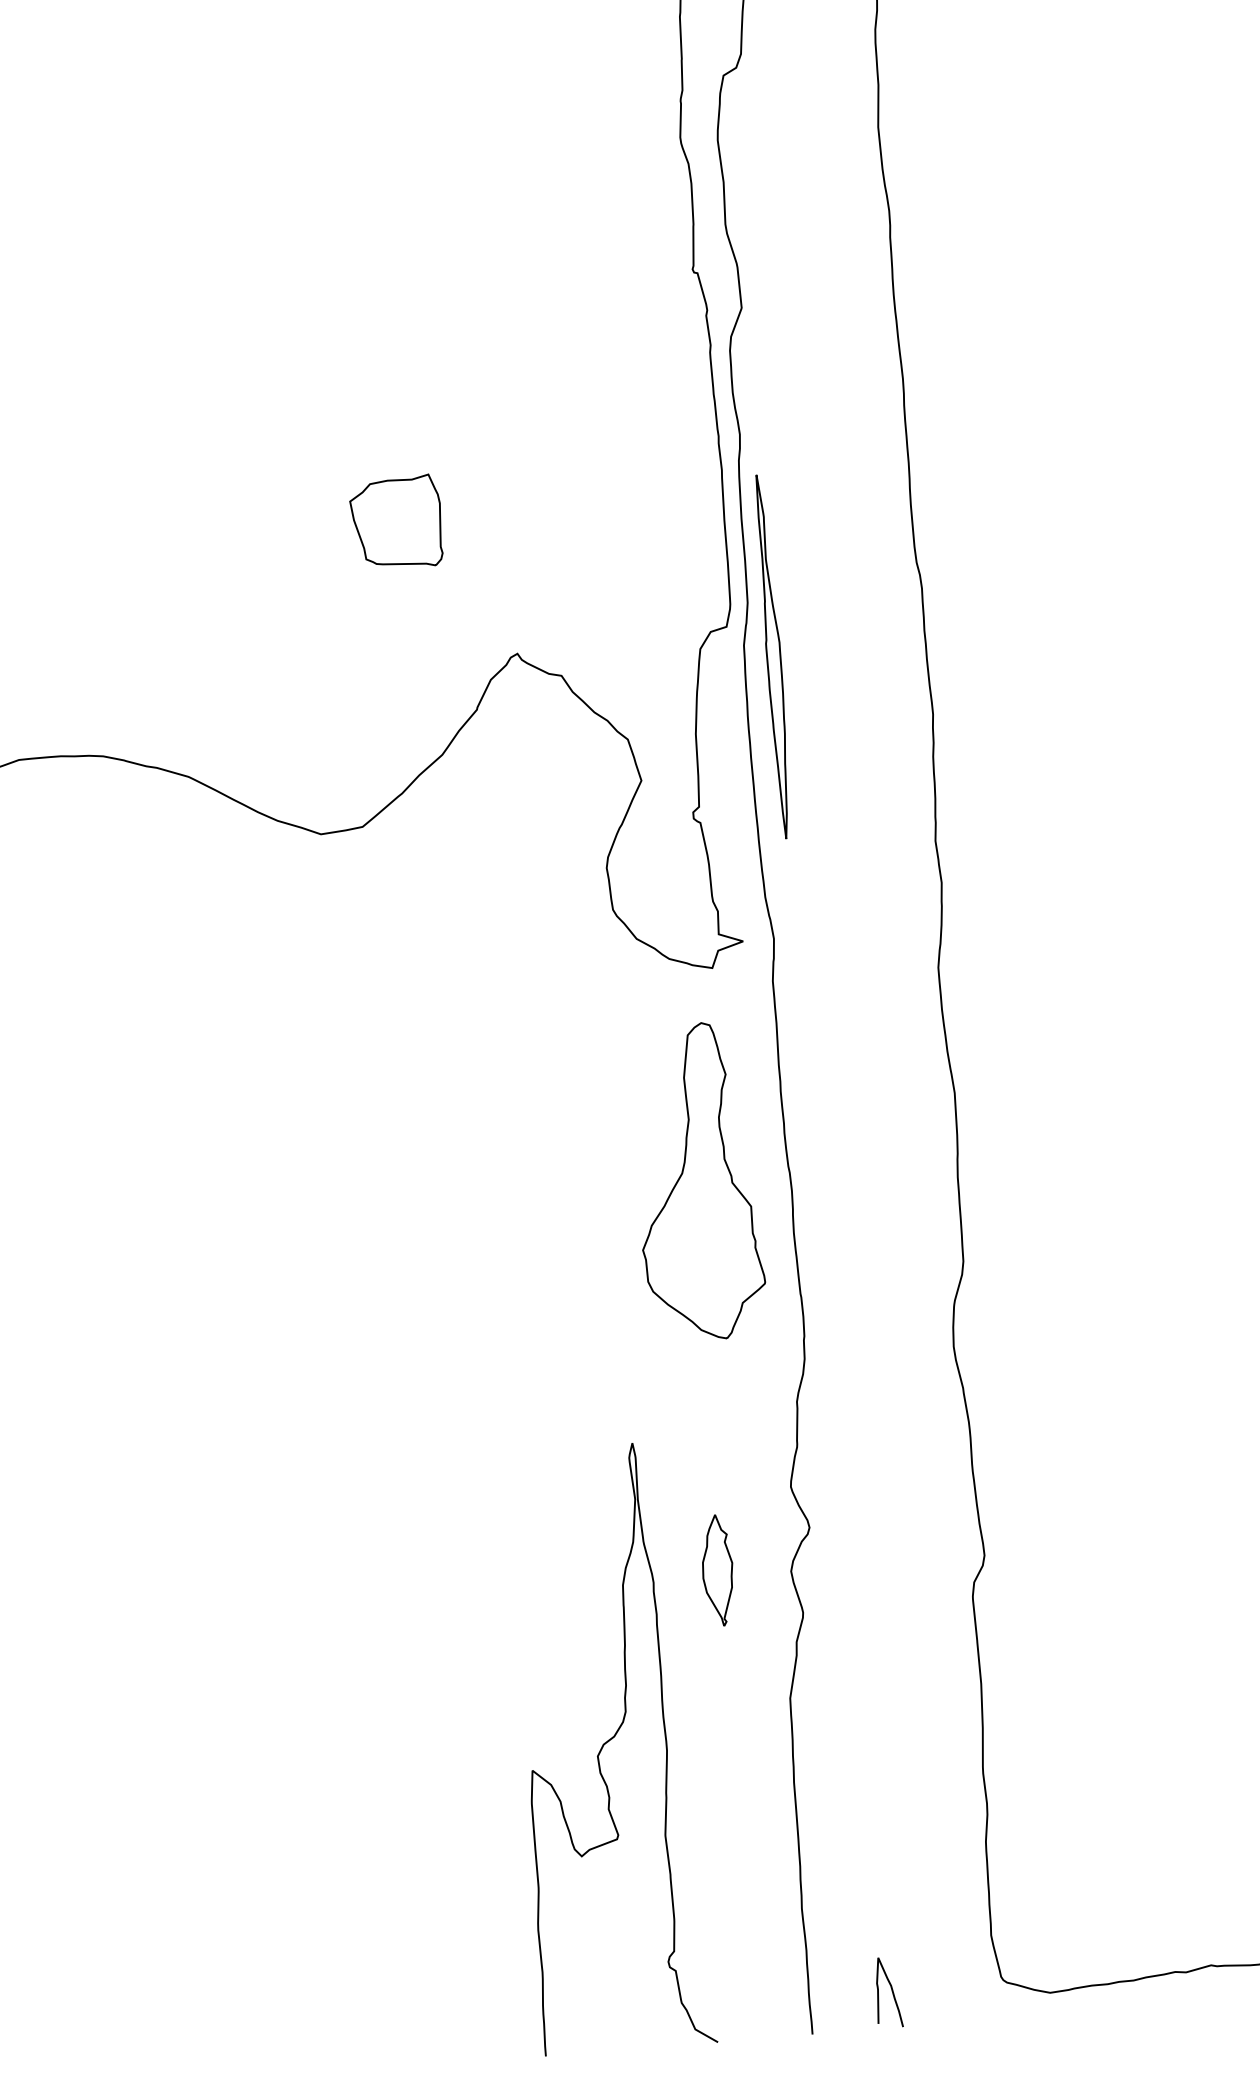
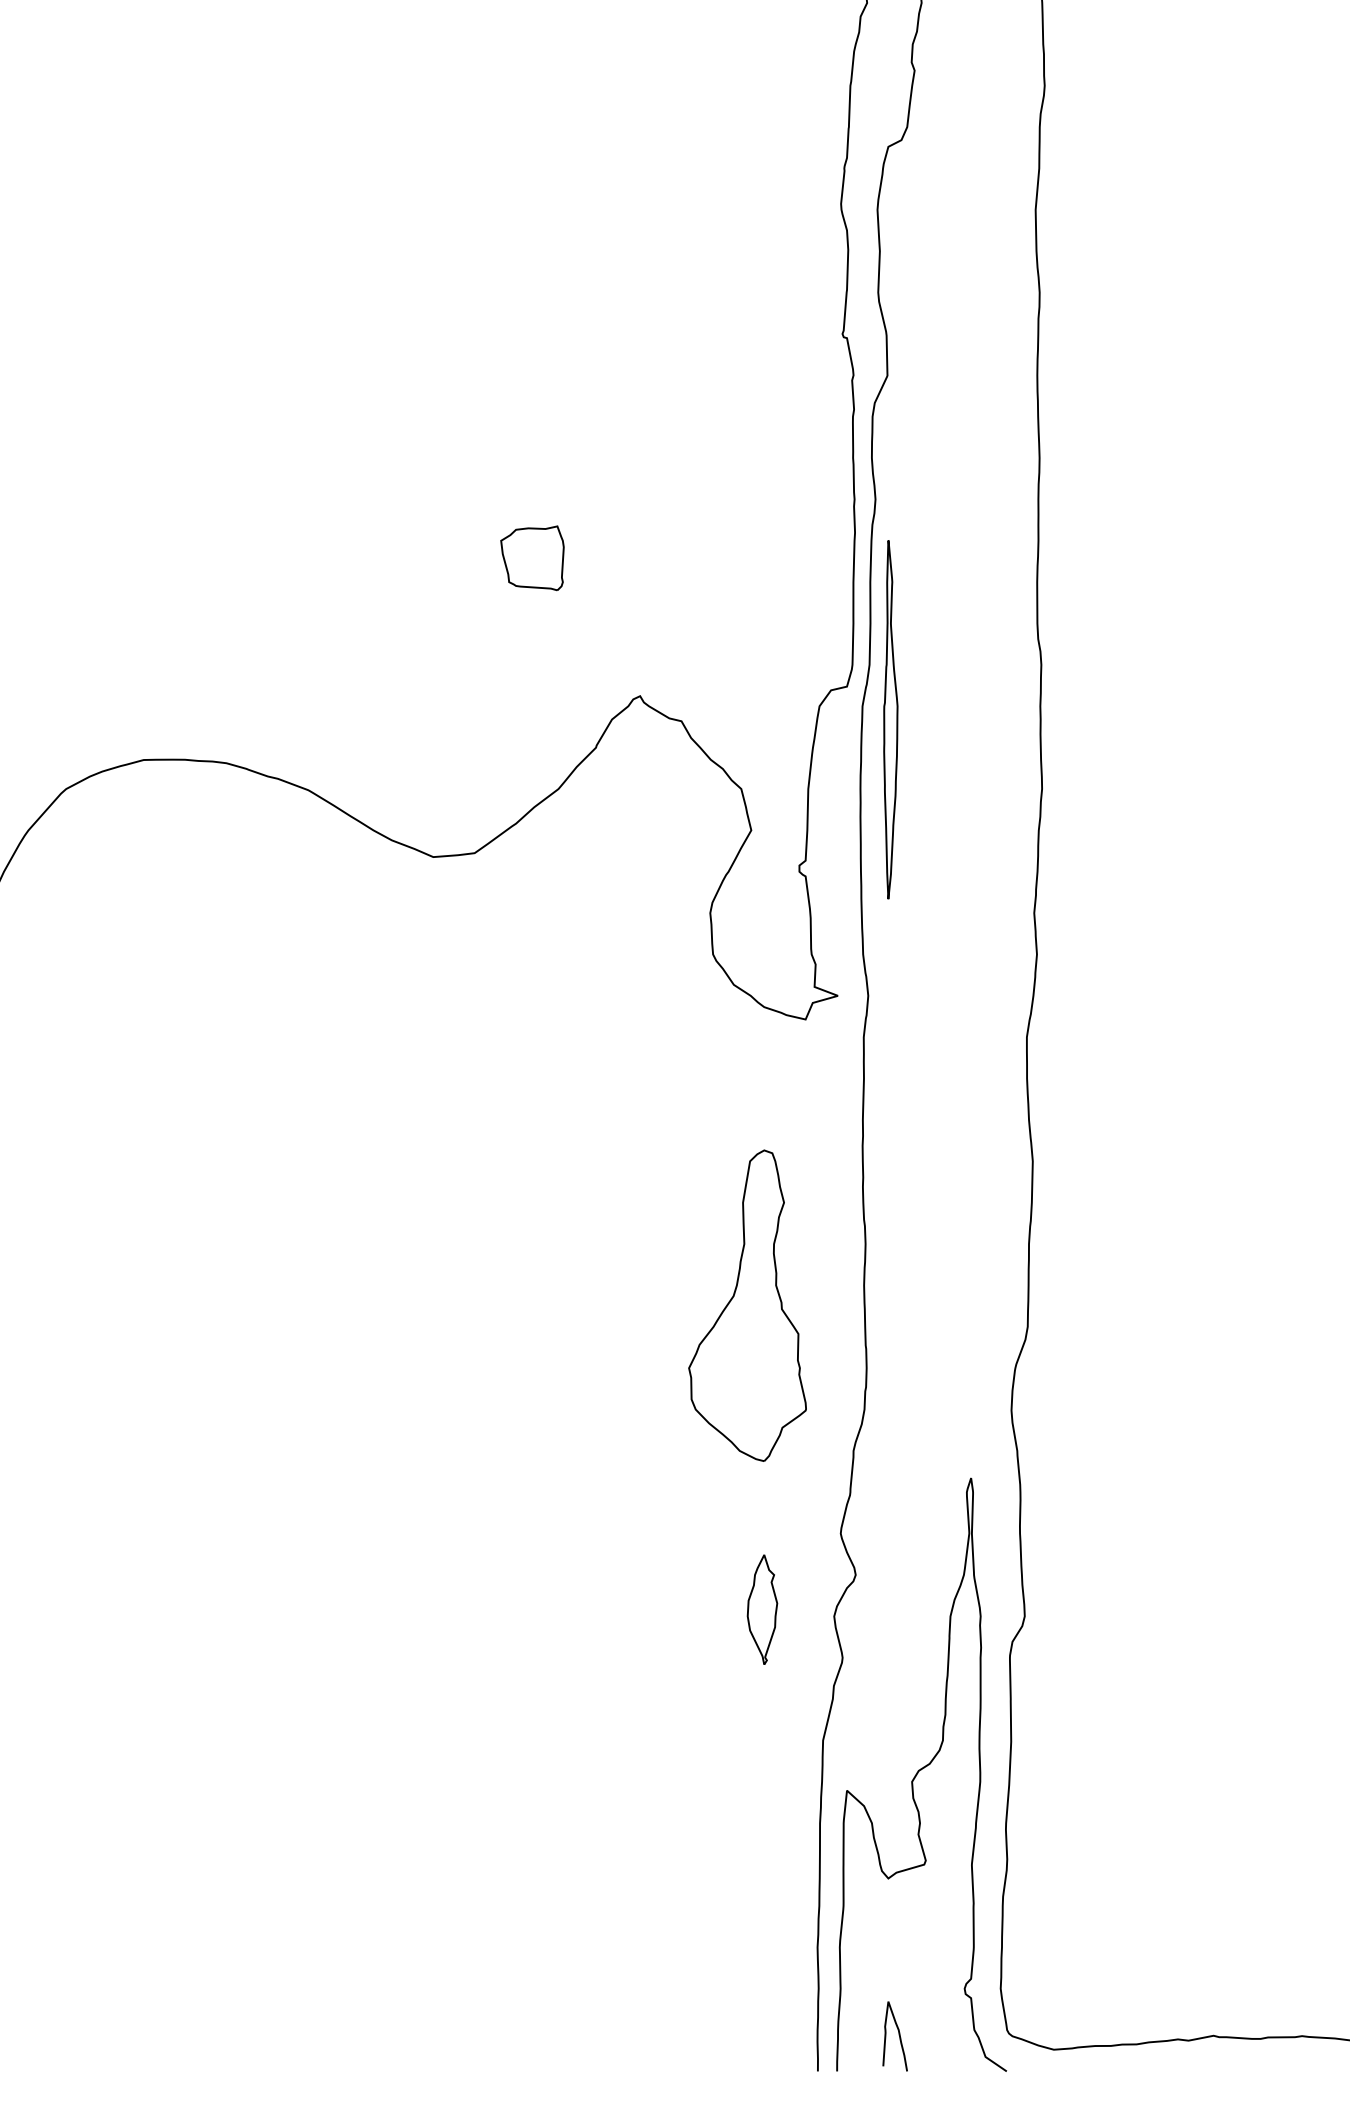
part: (396, 523) -> (532, 558), size x0.71
part: (697, 1181) -> (747, 1305), moved
curve: (603, 1747) -> (918, 1773), moved

